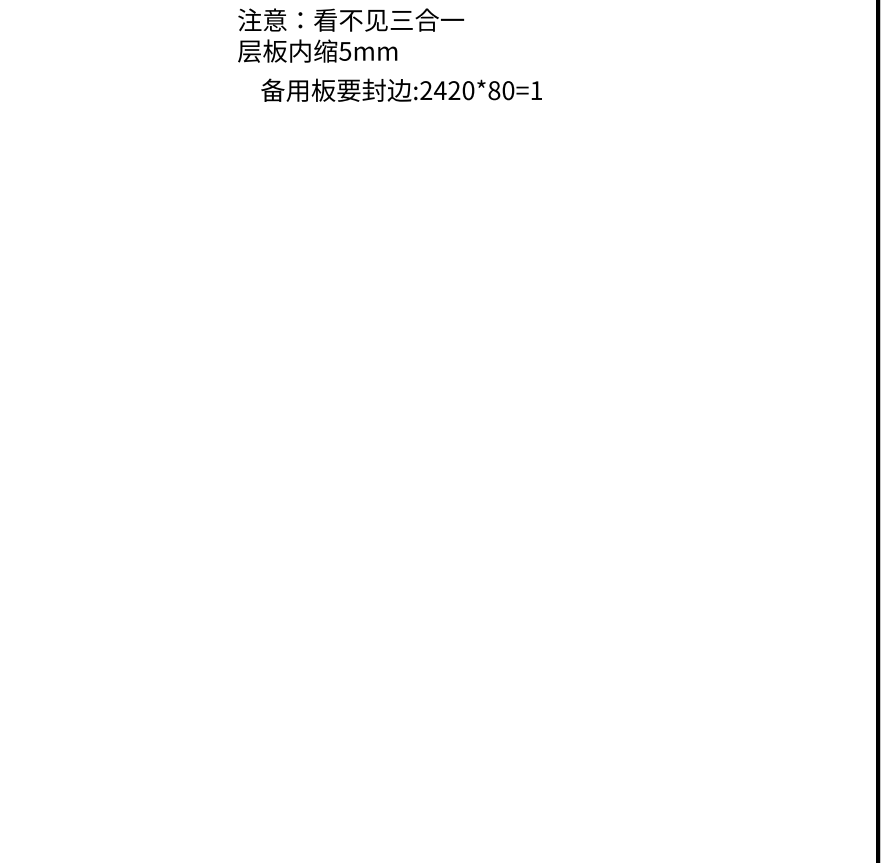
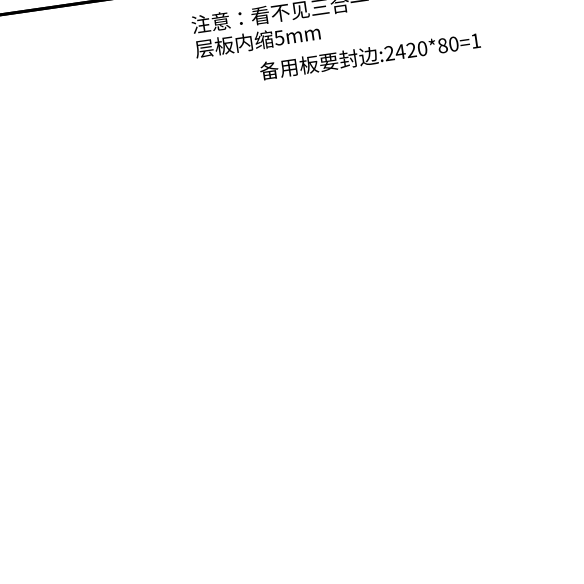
text: (401, 89) -> (369, 55), moved

